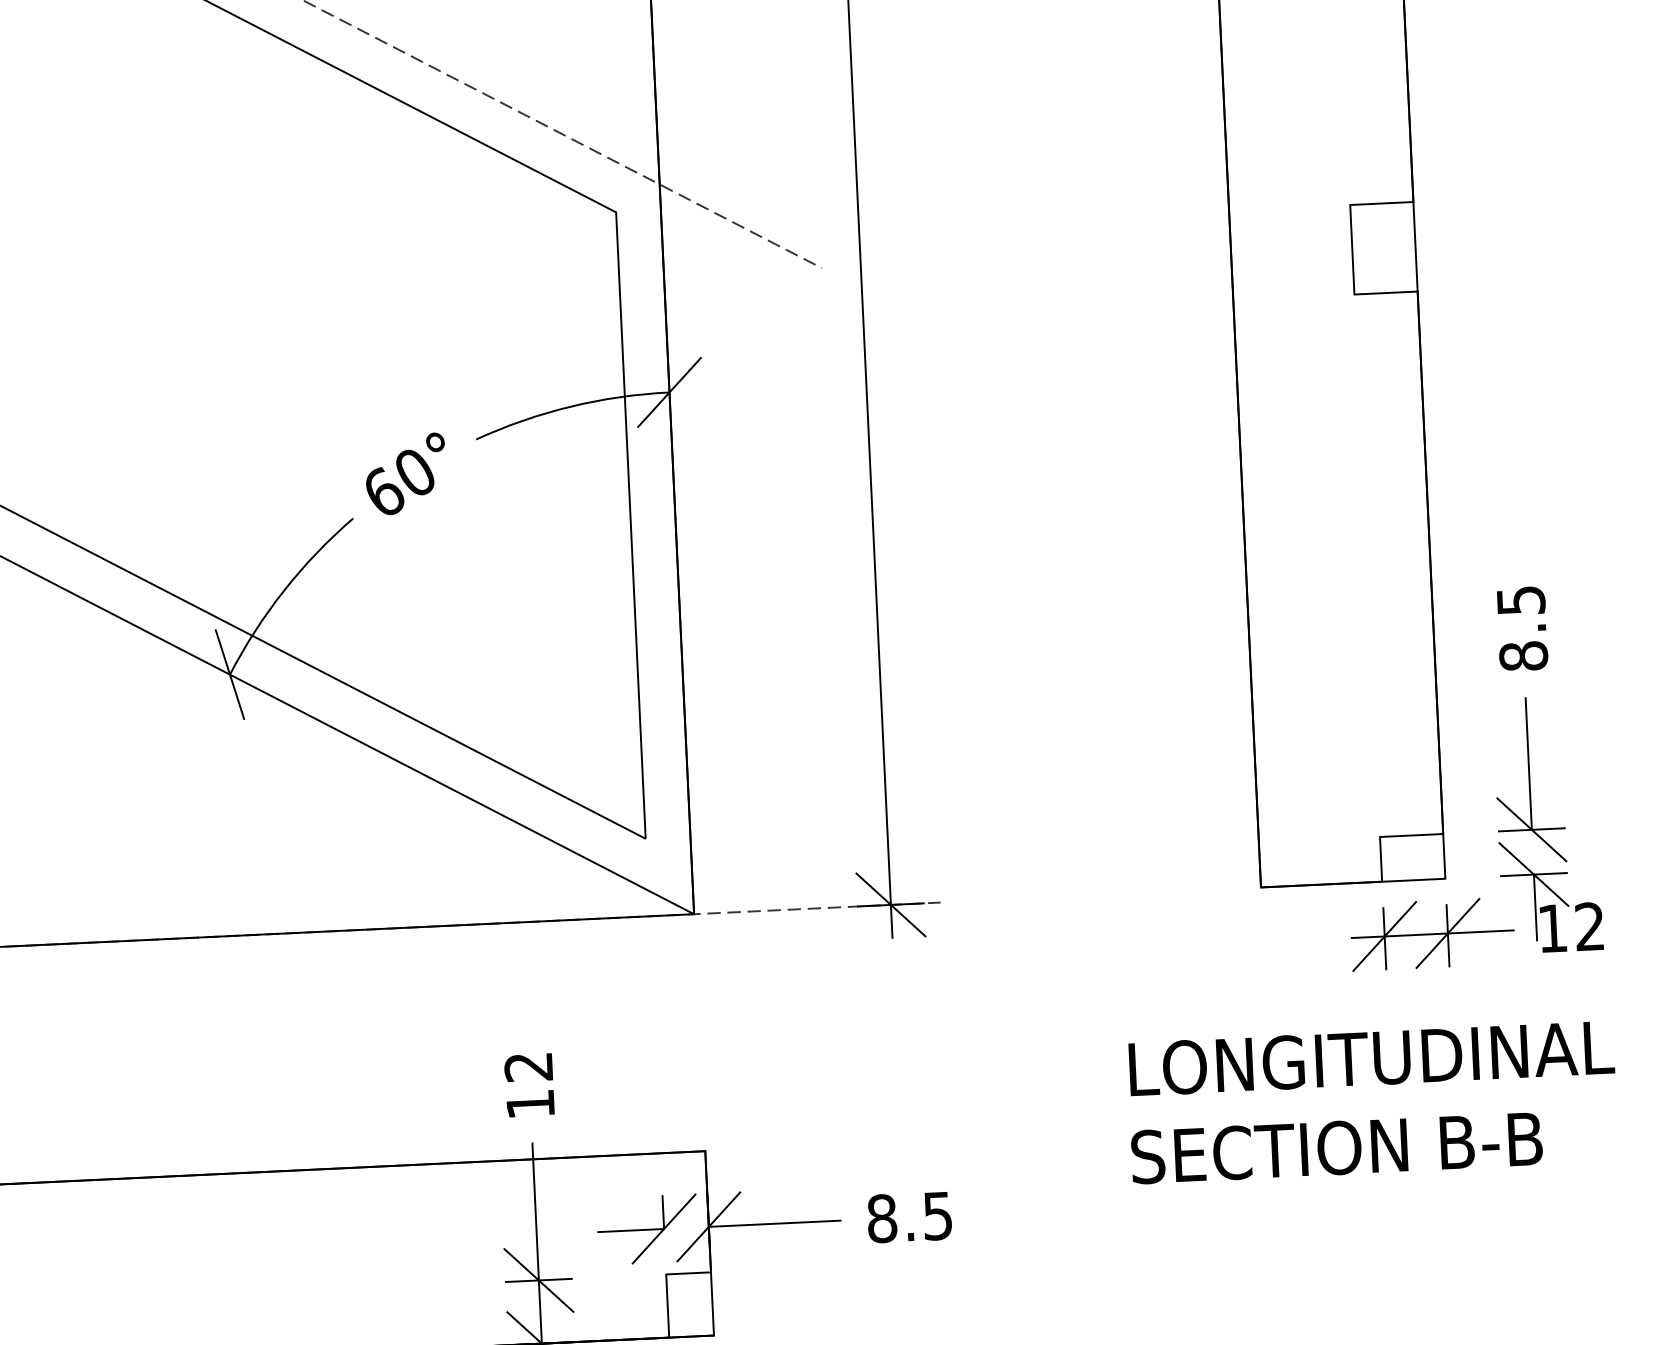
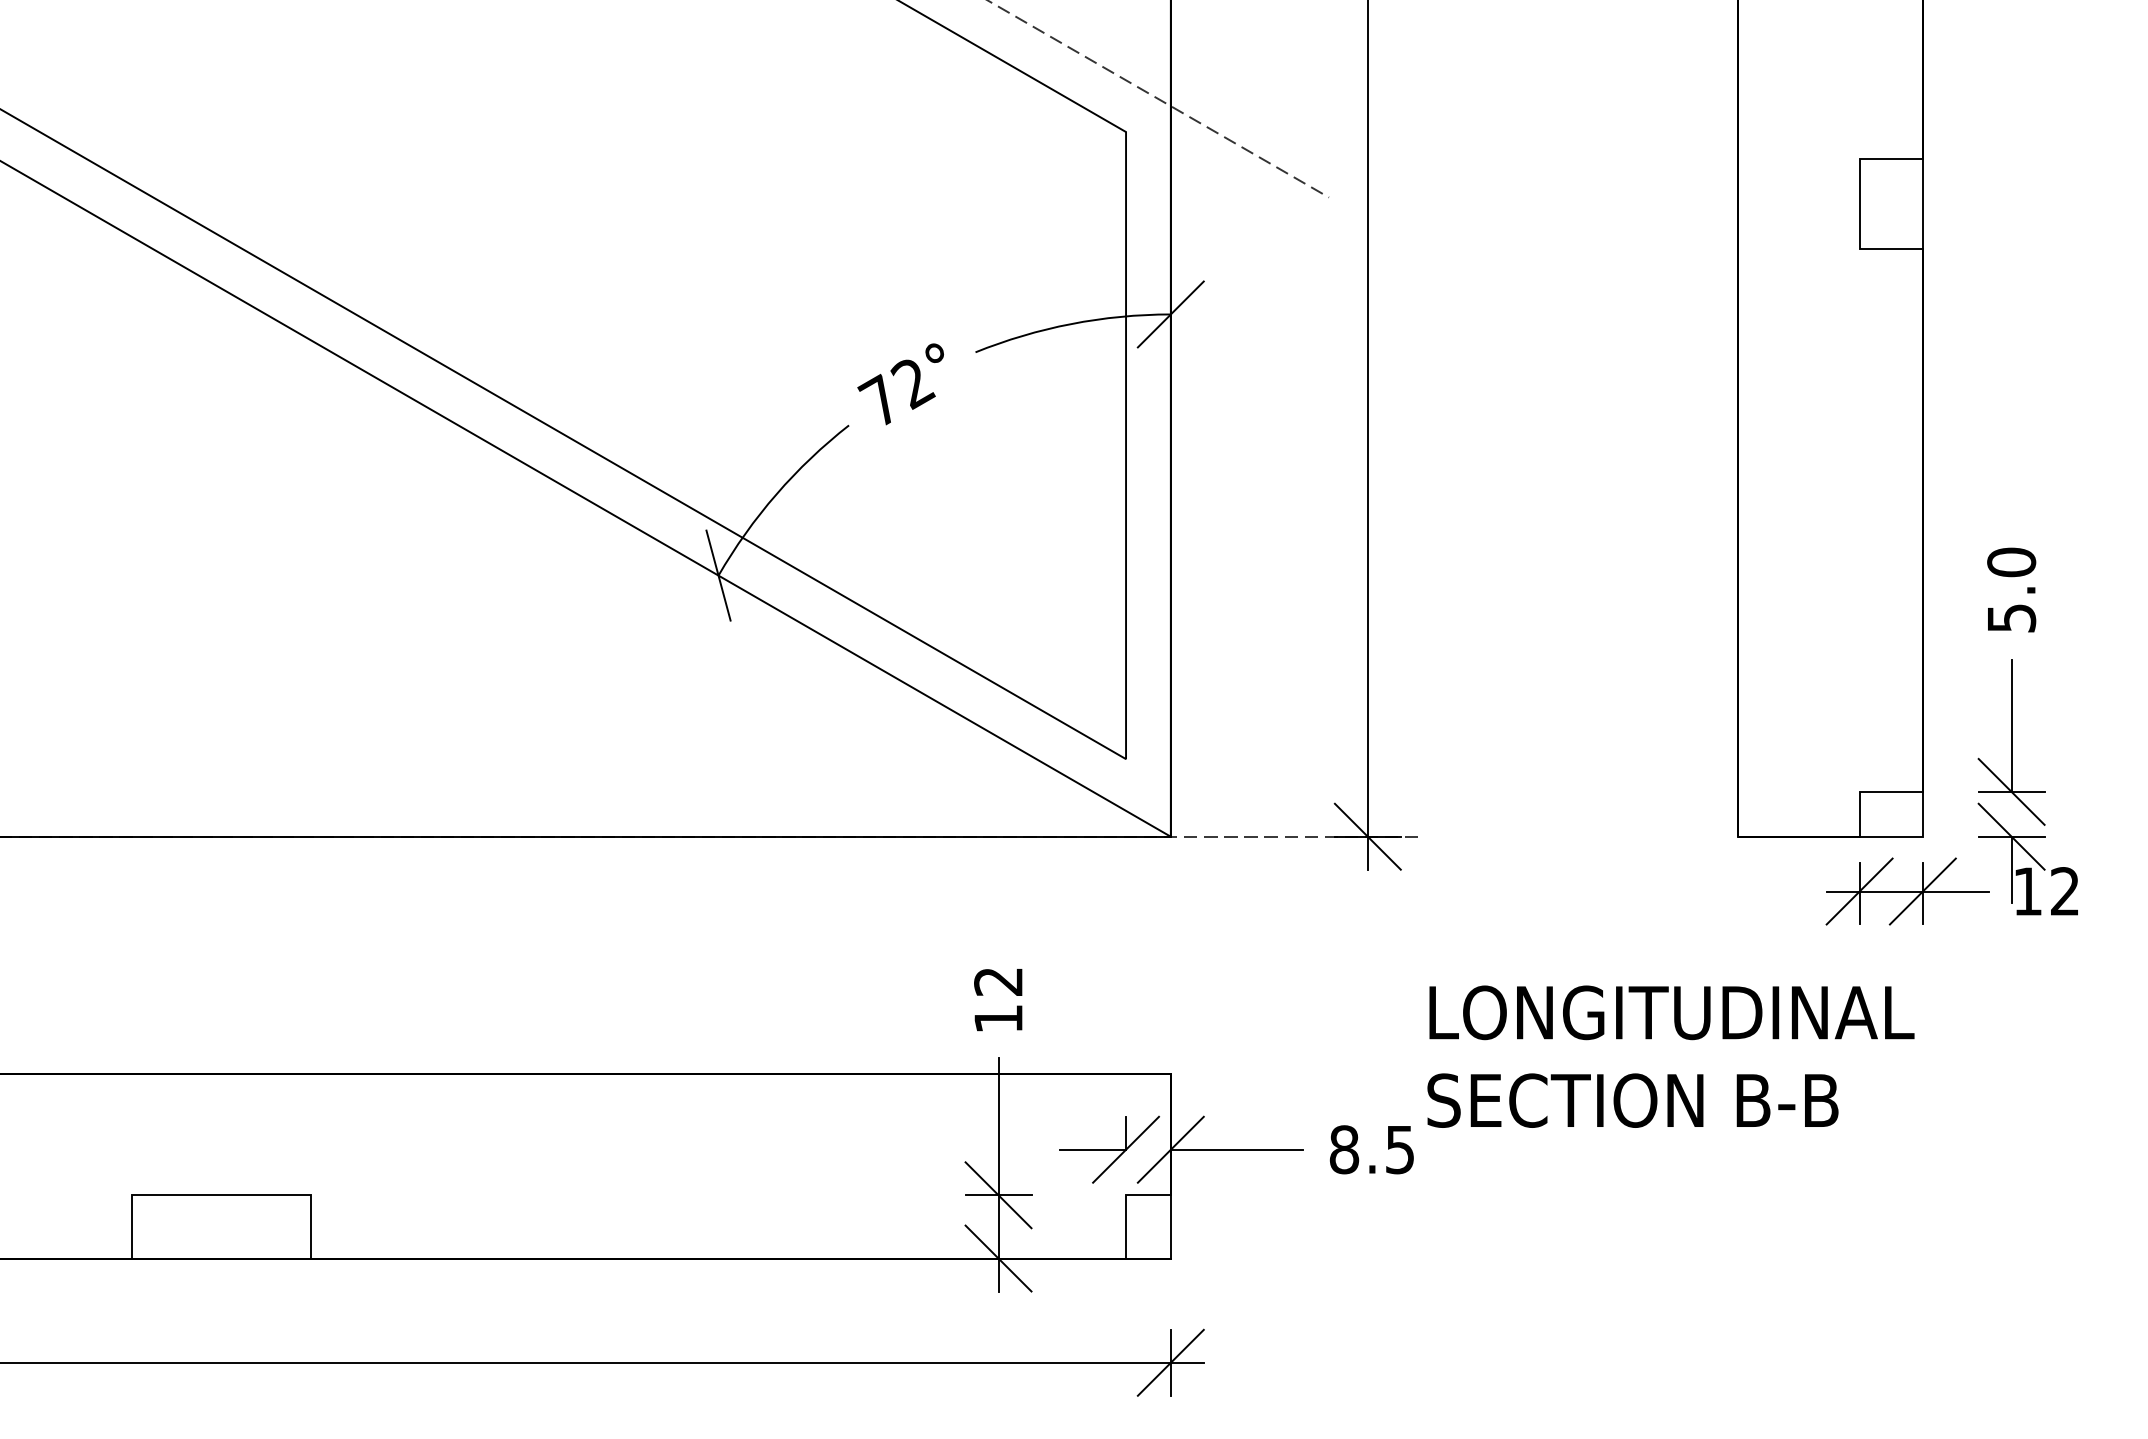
text: (399, 483) -> (896, 392), 60° -> 72°
text: (1522, 627) -> (2011, 589), 8.5 -> 5.0
text: (1372, 1102) -> (1670, 1056), moved

